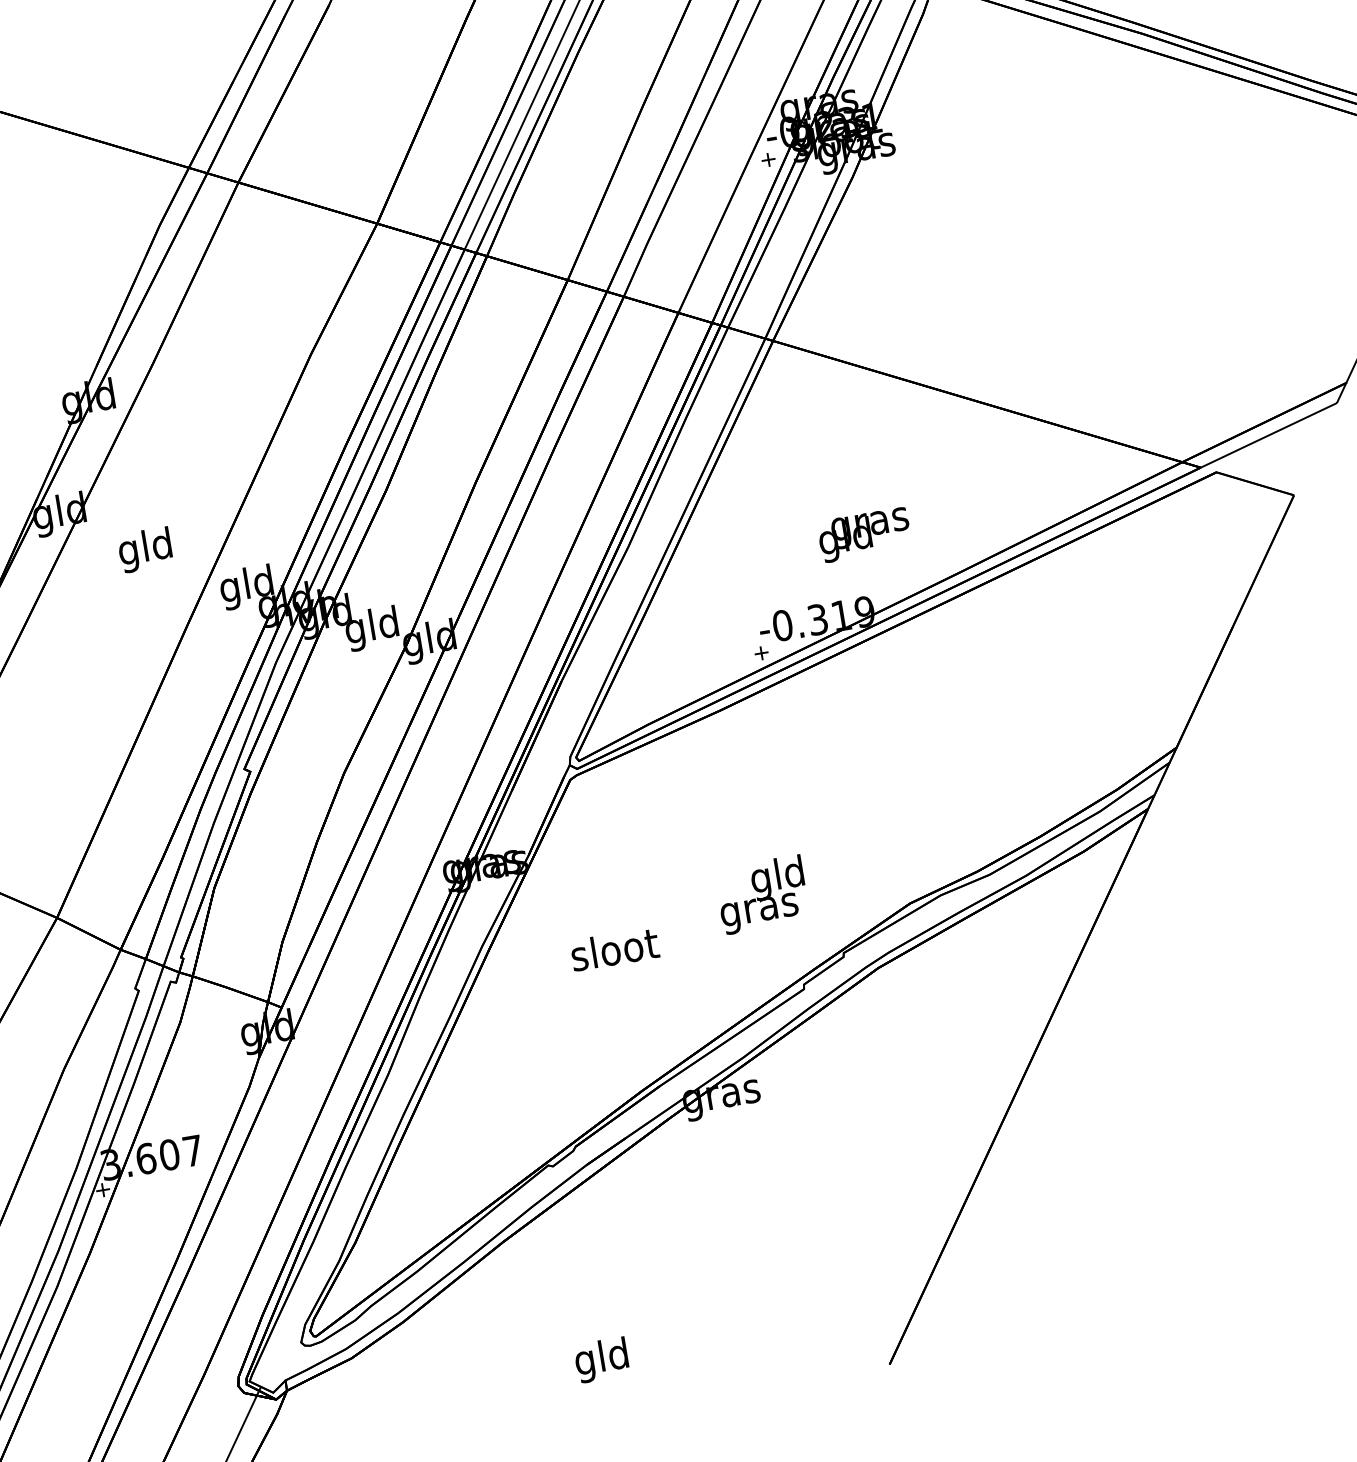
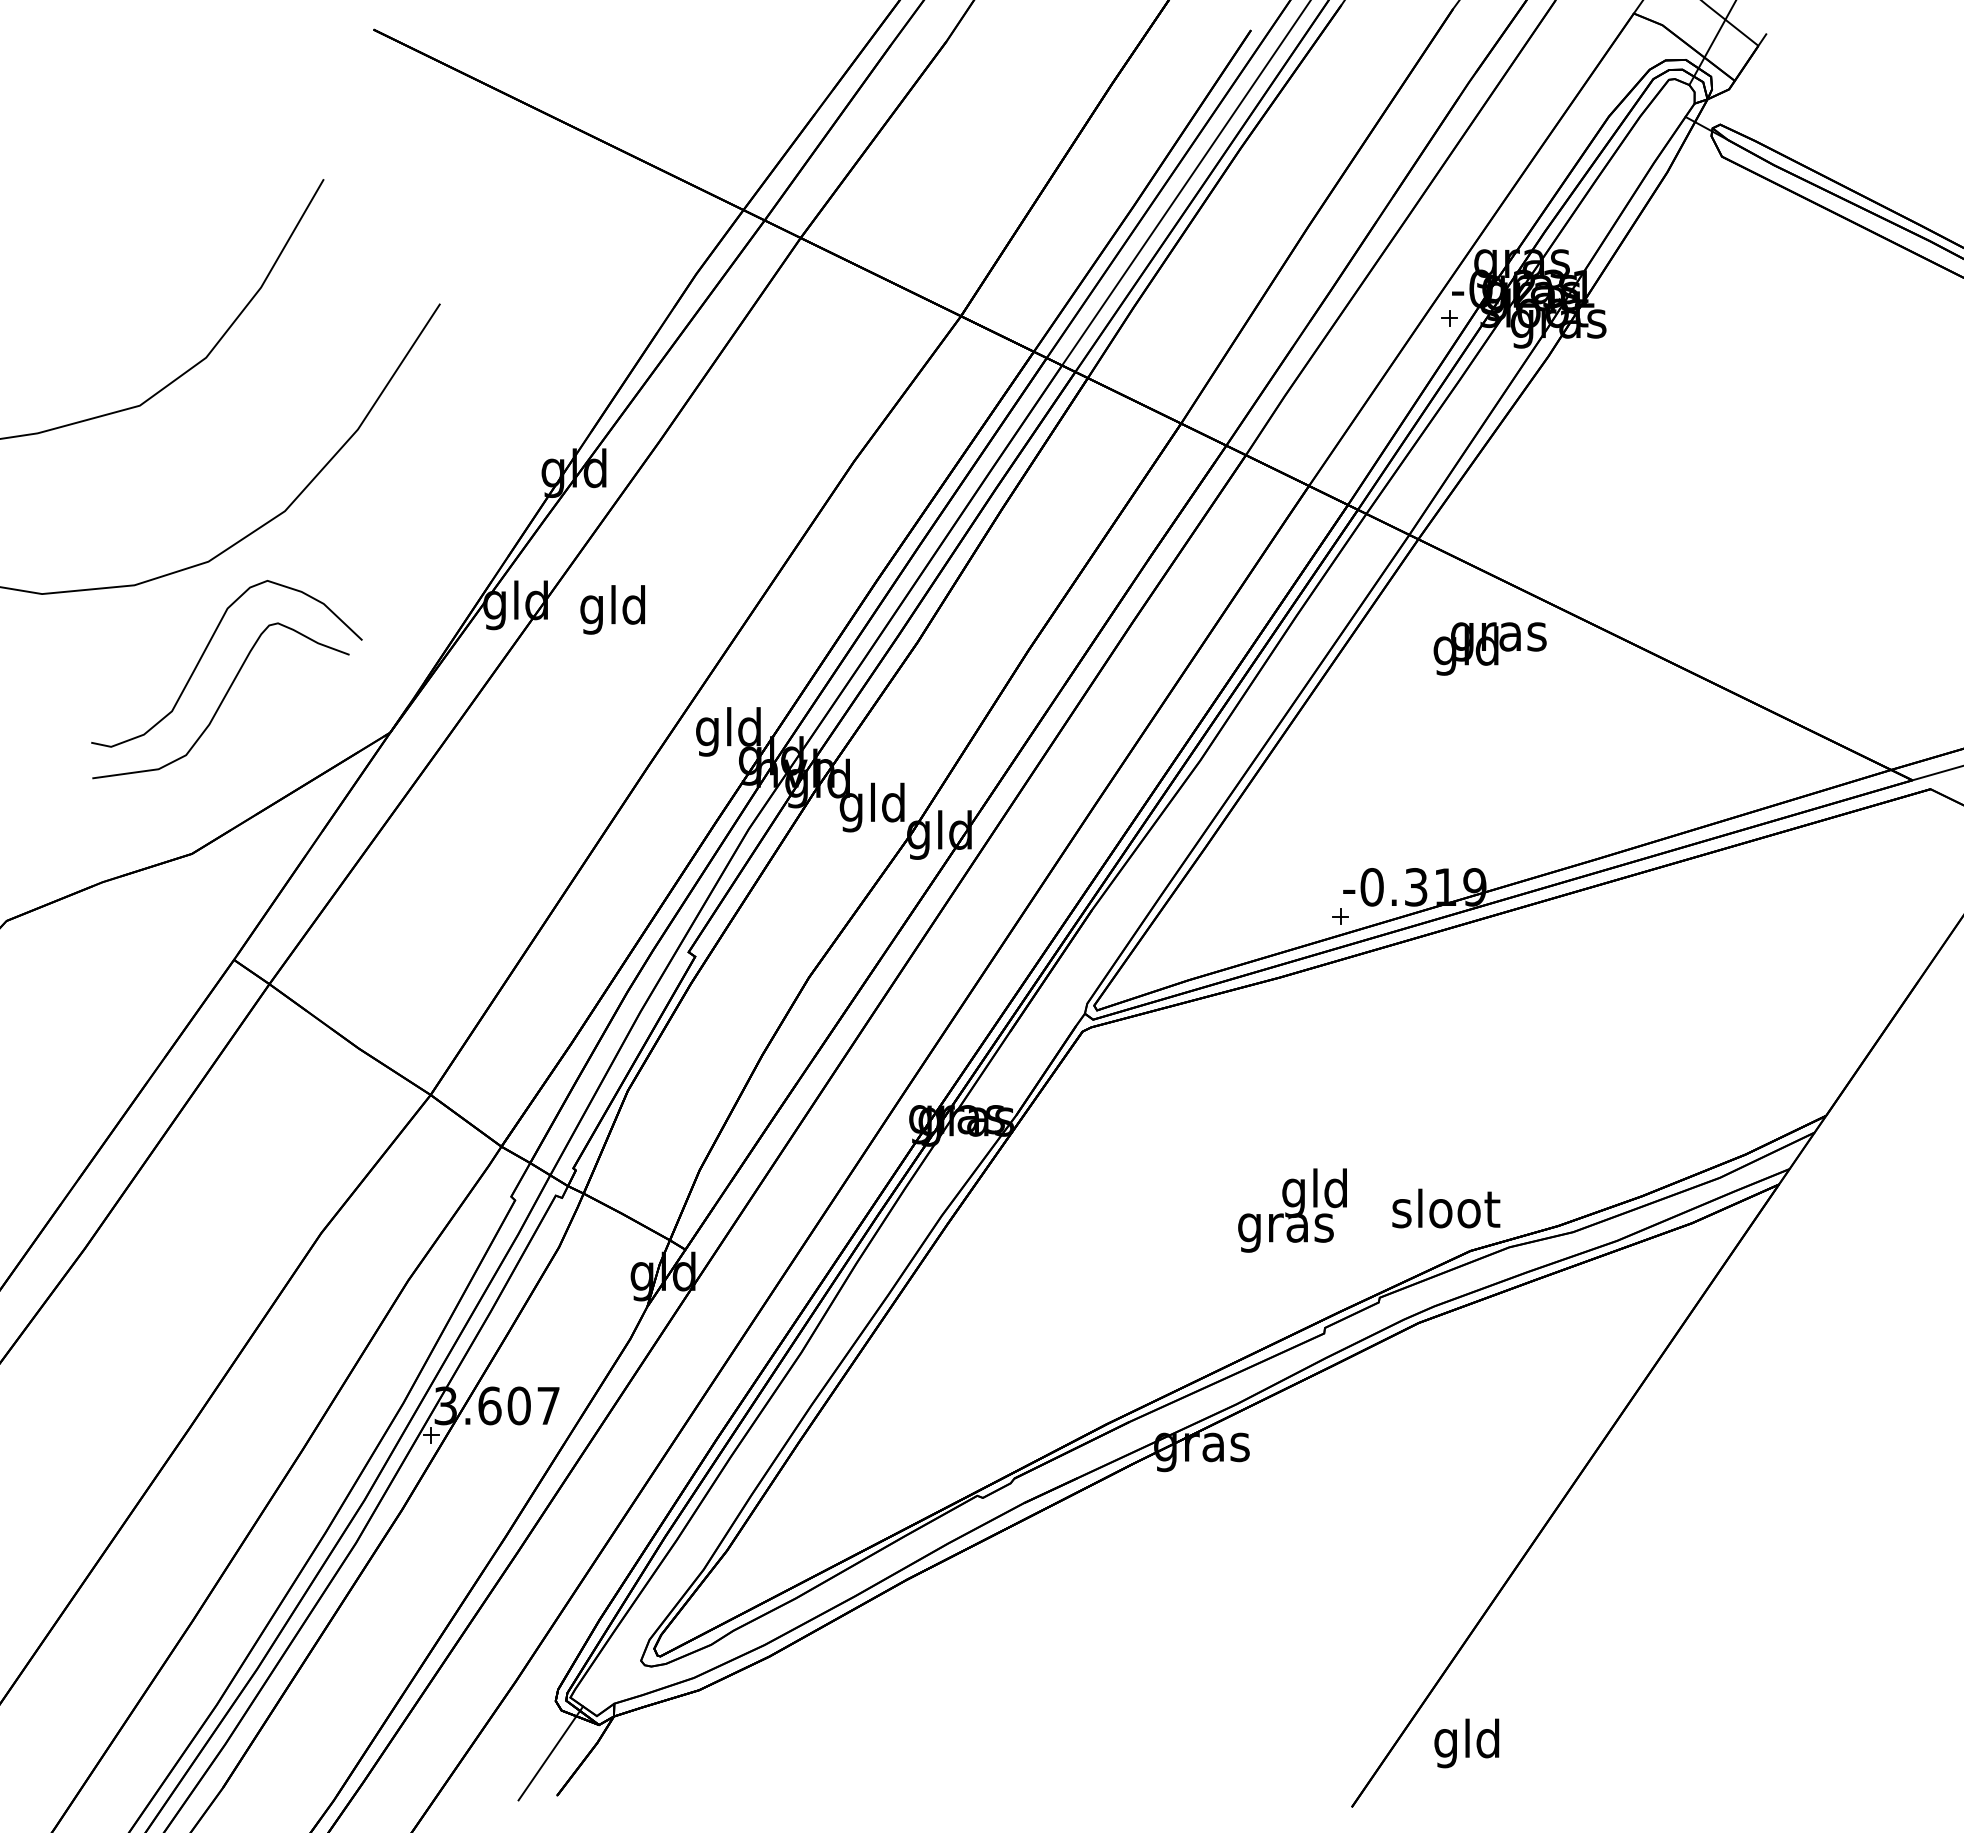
text: (864, 534) -> (1489, 648), moved
text: (145, 549) -> (612, 609), moved
text: (615, 949) -> (1446, 1208), moved
text: (601, 1360) -> (1466, 1743), moved

